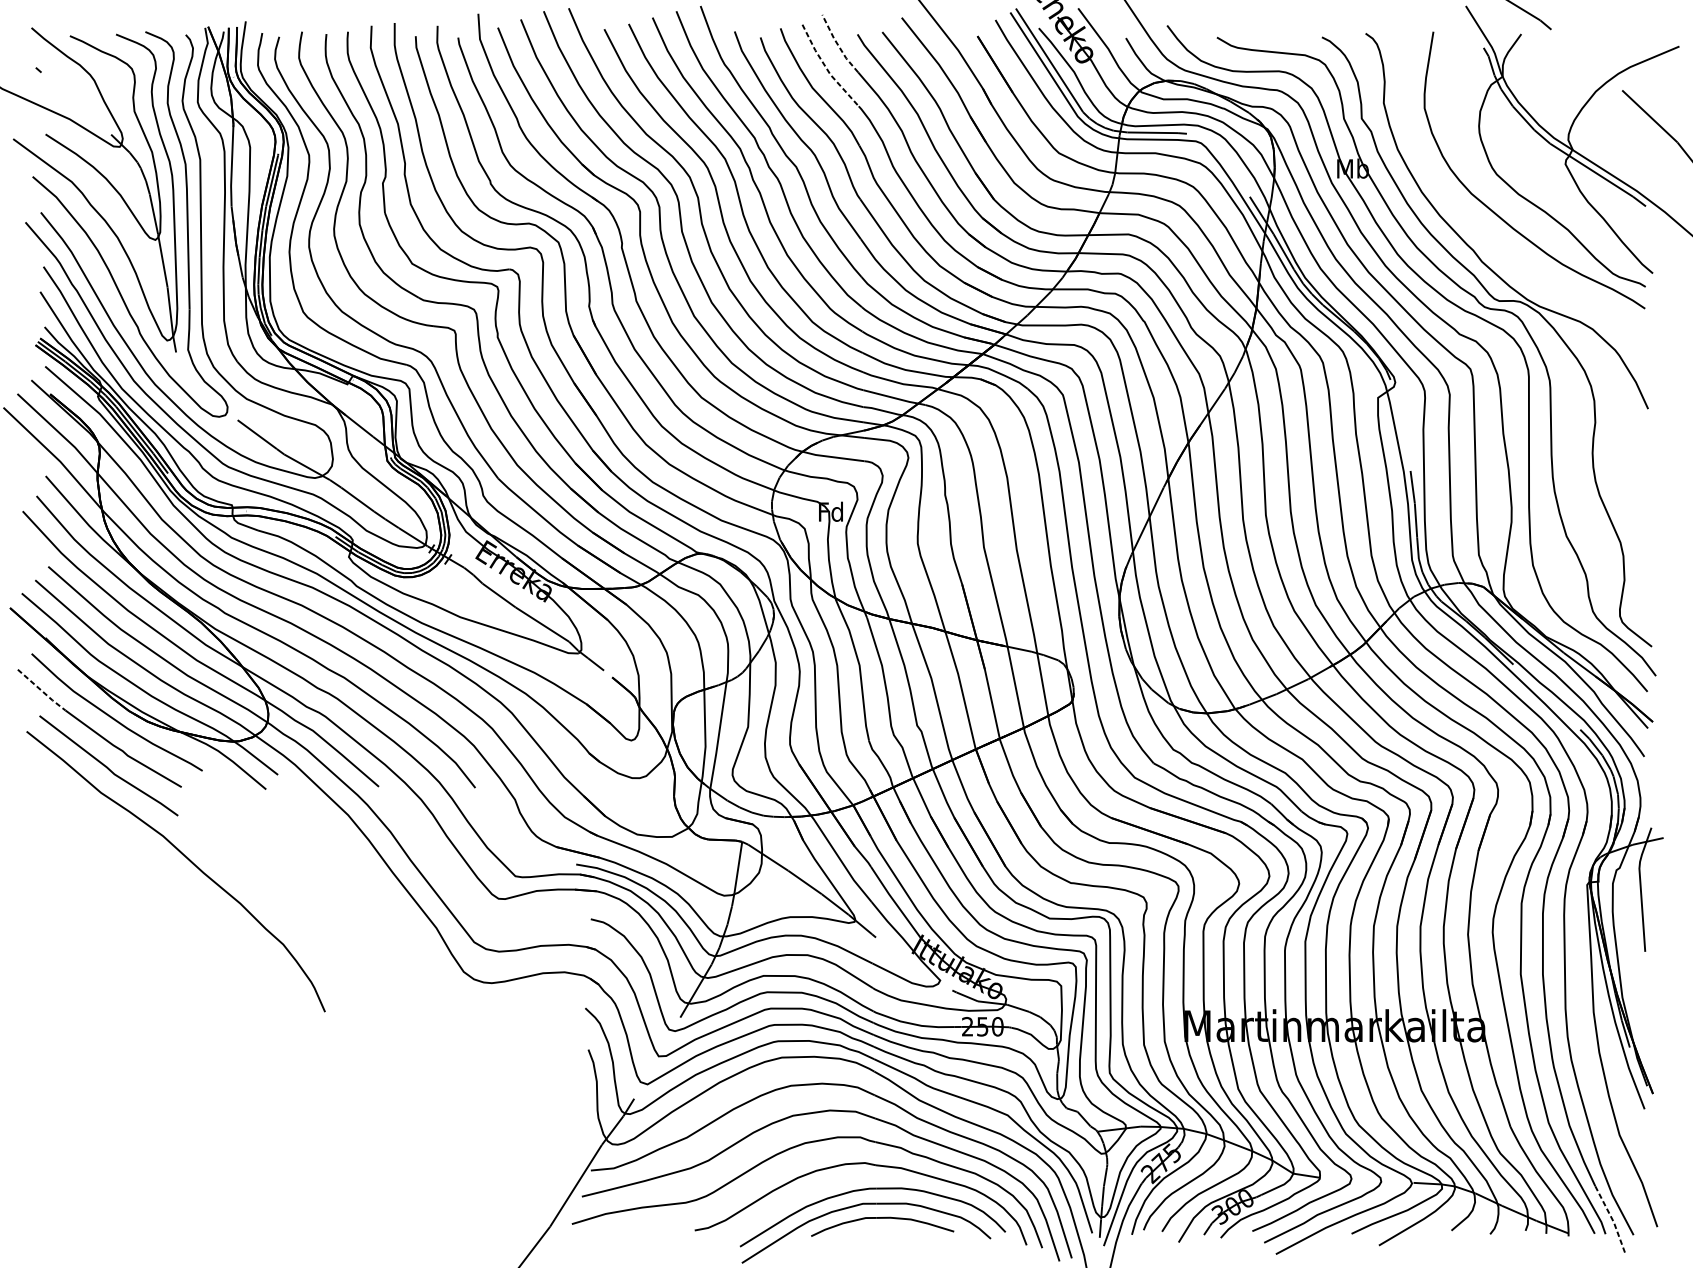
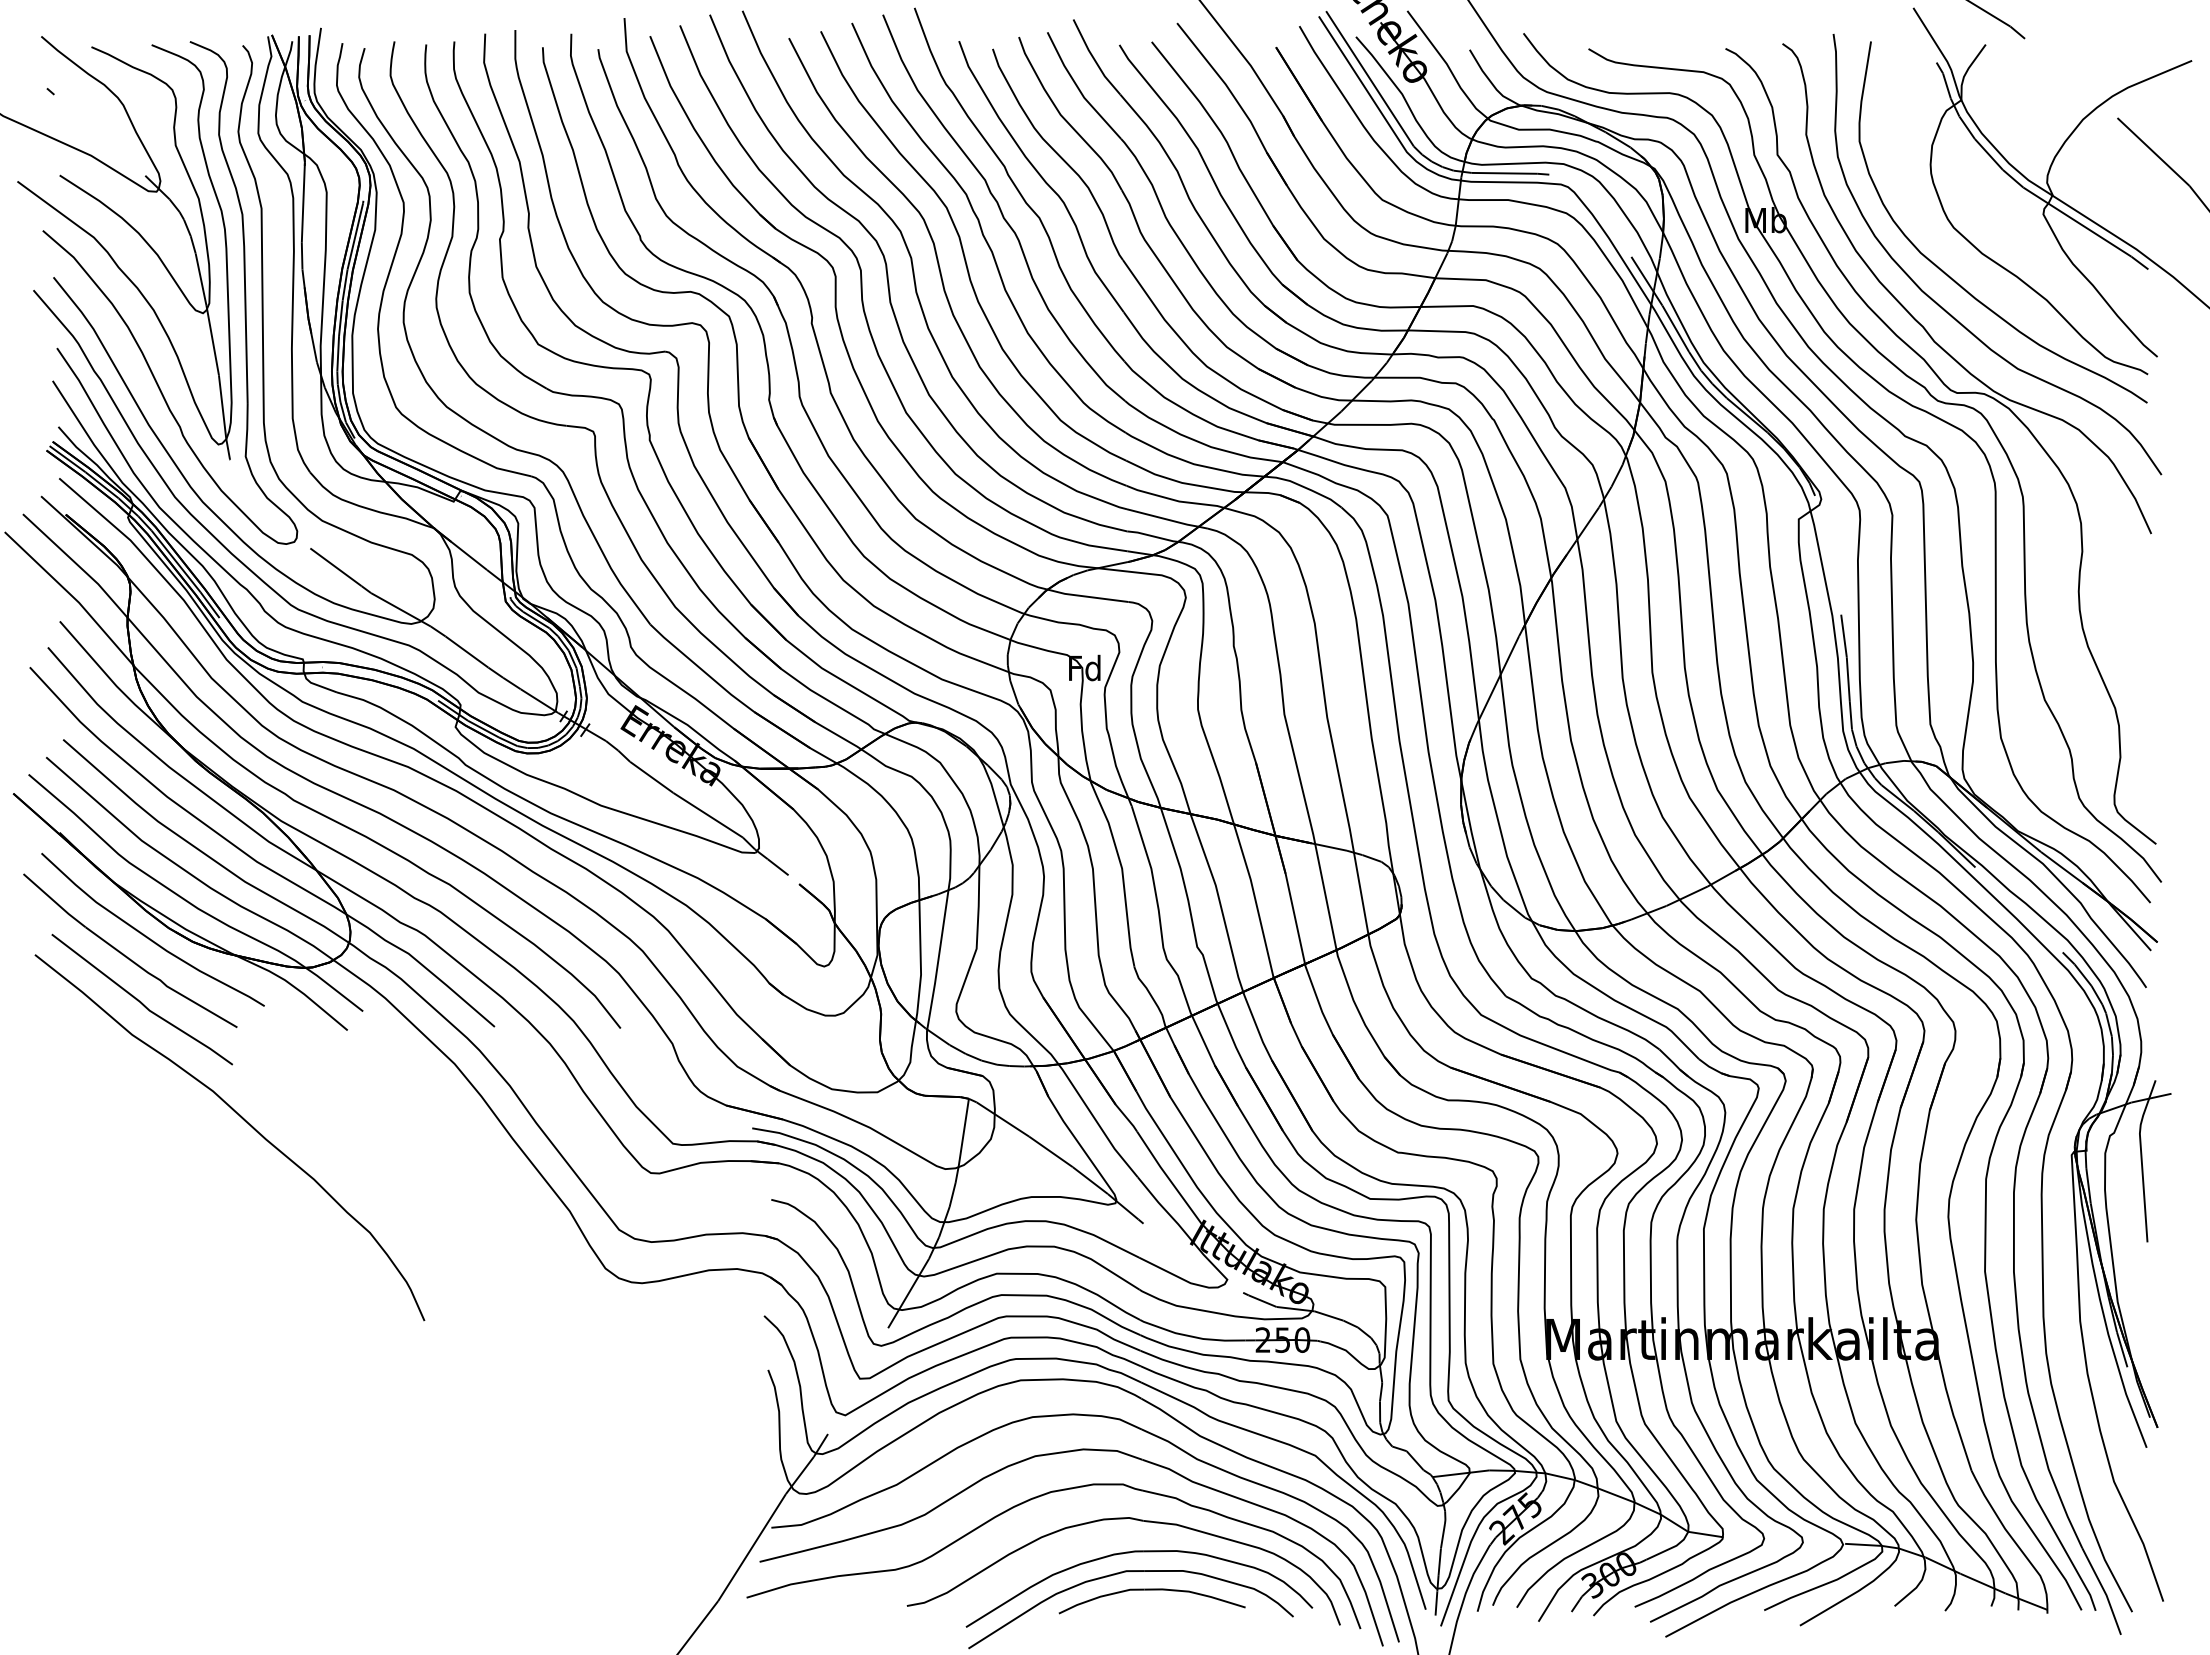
line: (837, 44) -> (1093, 58), dashed -> solid
line: (826, 68) -> (1079, 89), dashed -> solid
curve: (1494, 240) -> (1950, 313), added
line: (41, 690) -> (54, 901), dashed -> solid
line: (1612, 1219) -> (2104, 1591), dashed -> solid

